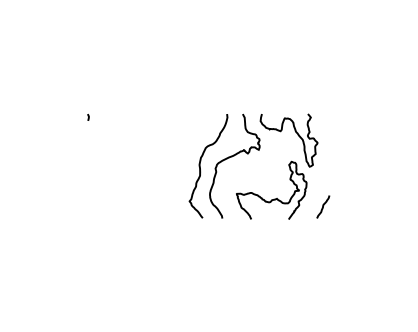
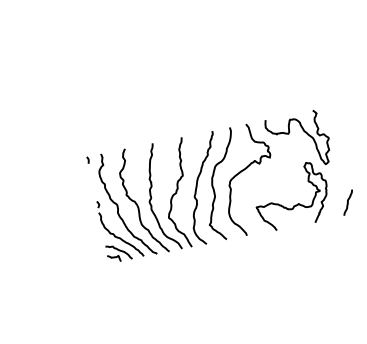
part: (140, 166) -> (151, 199), added

